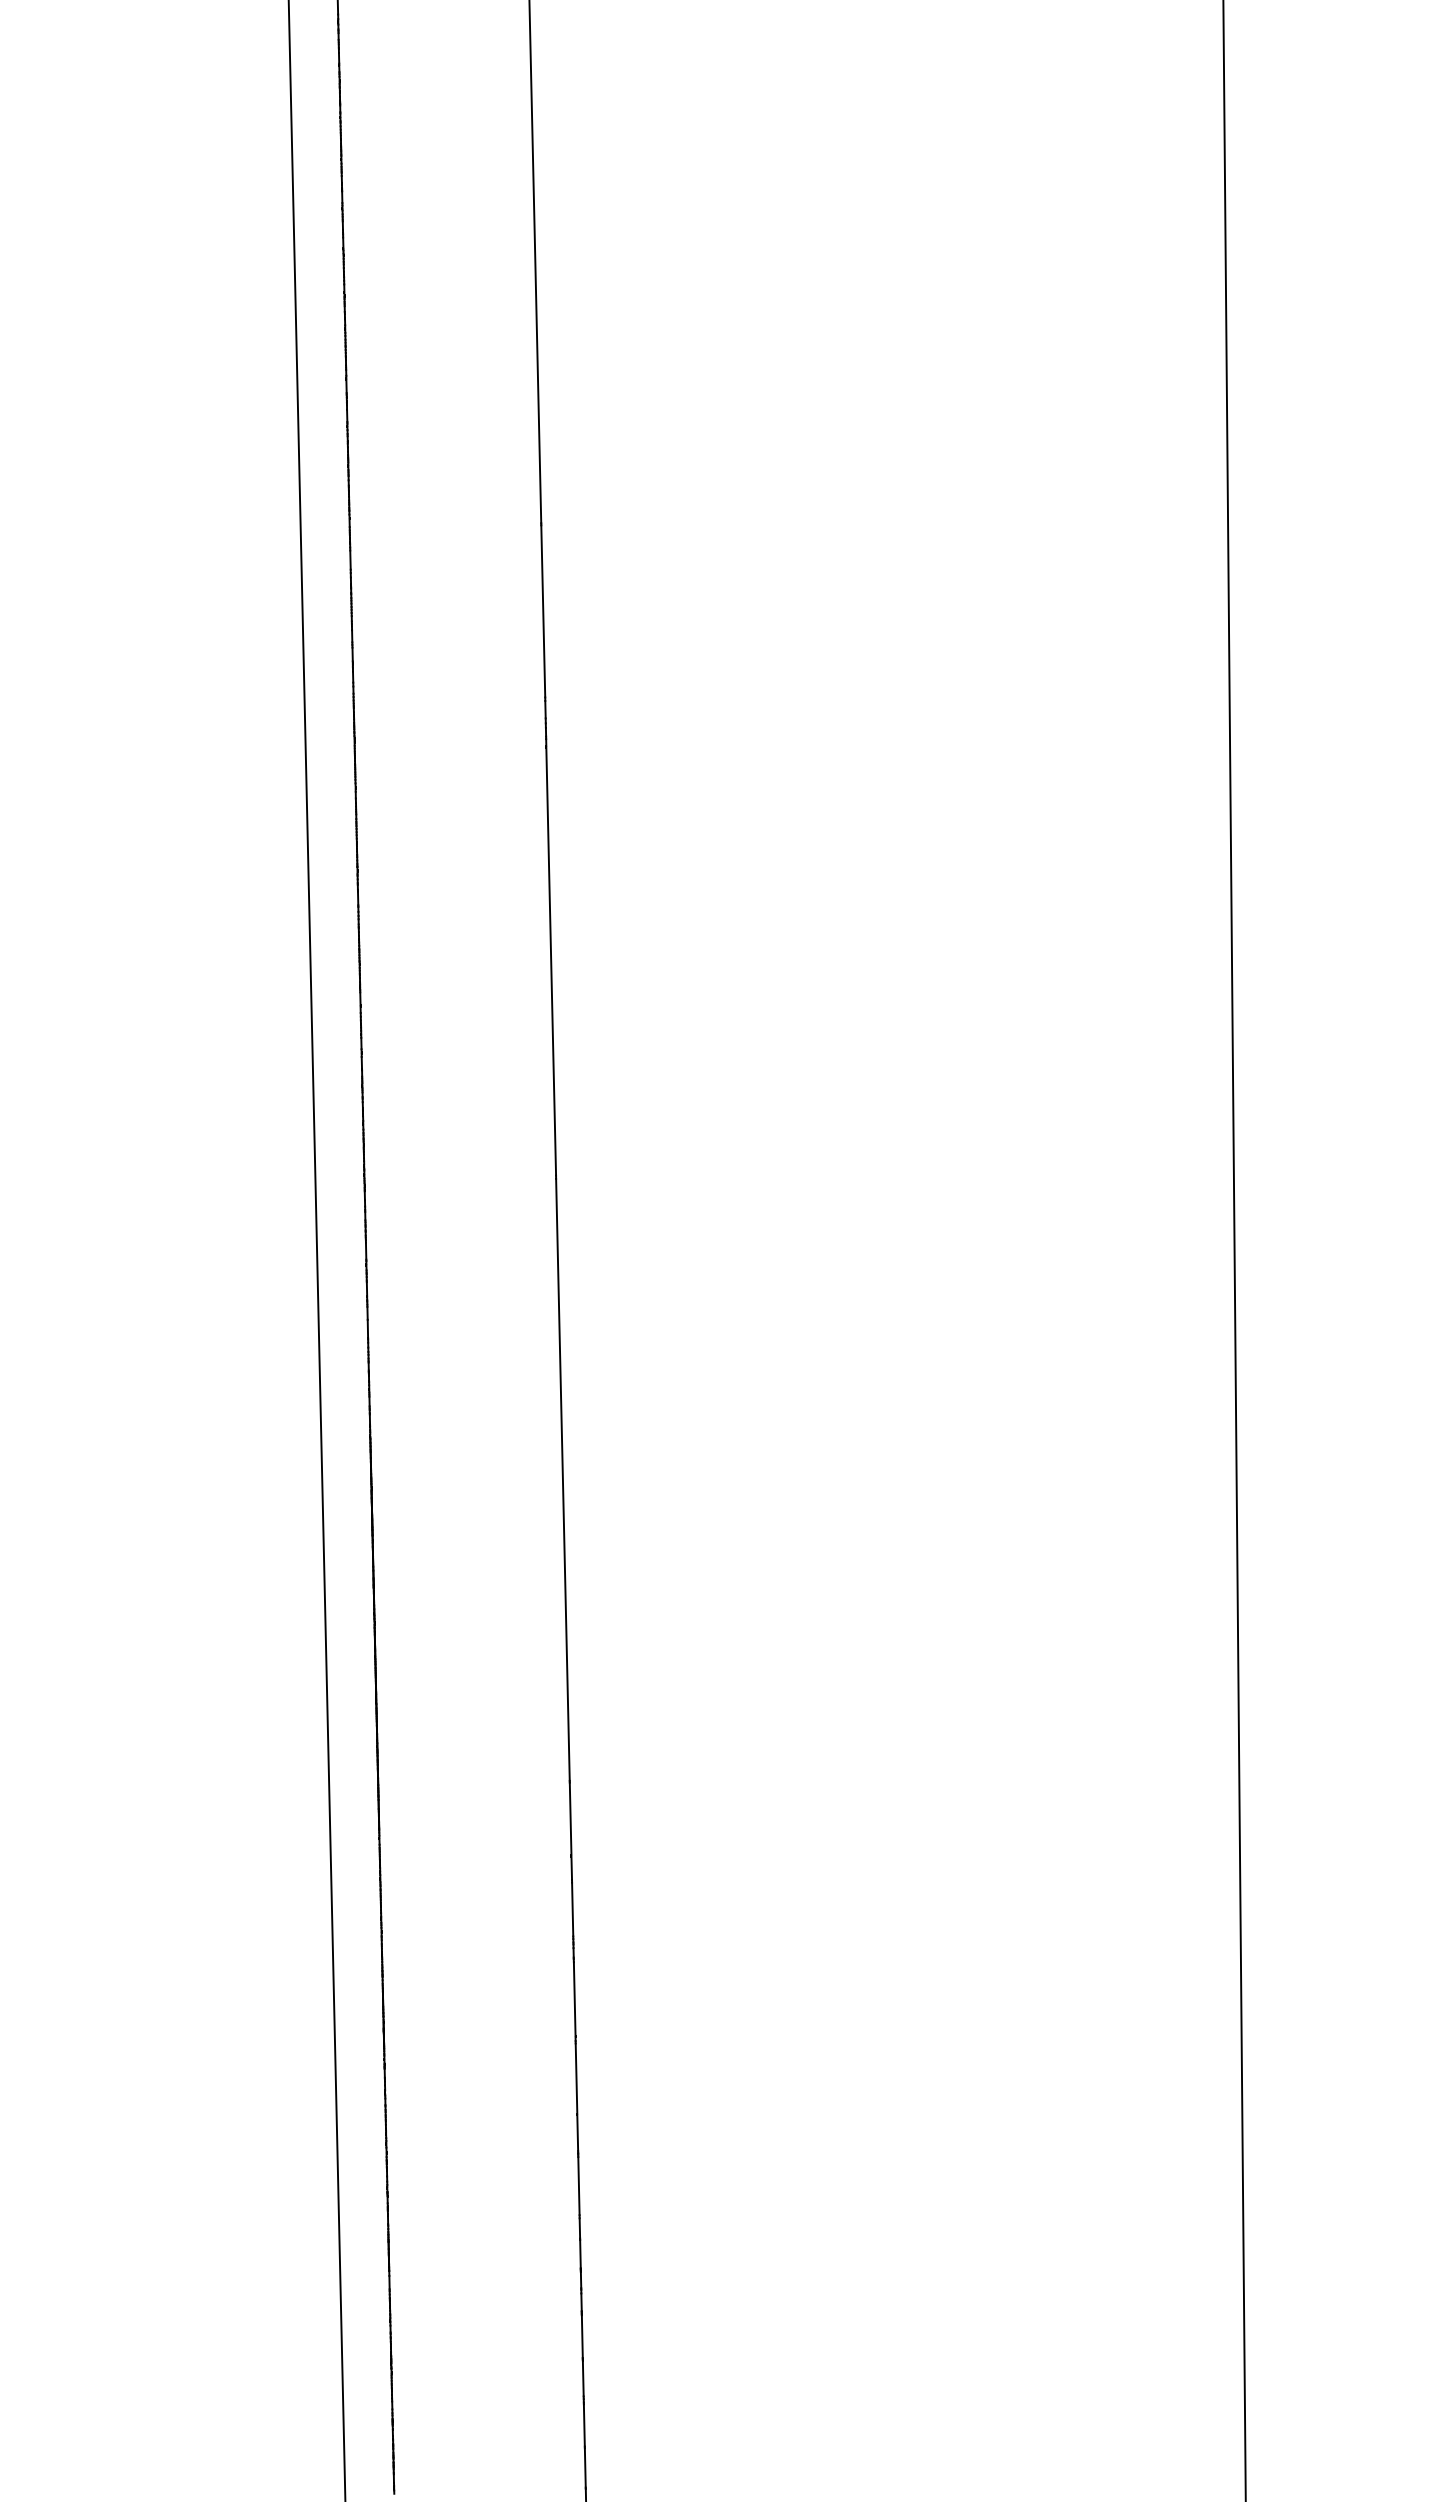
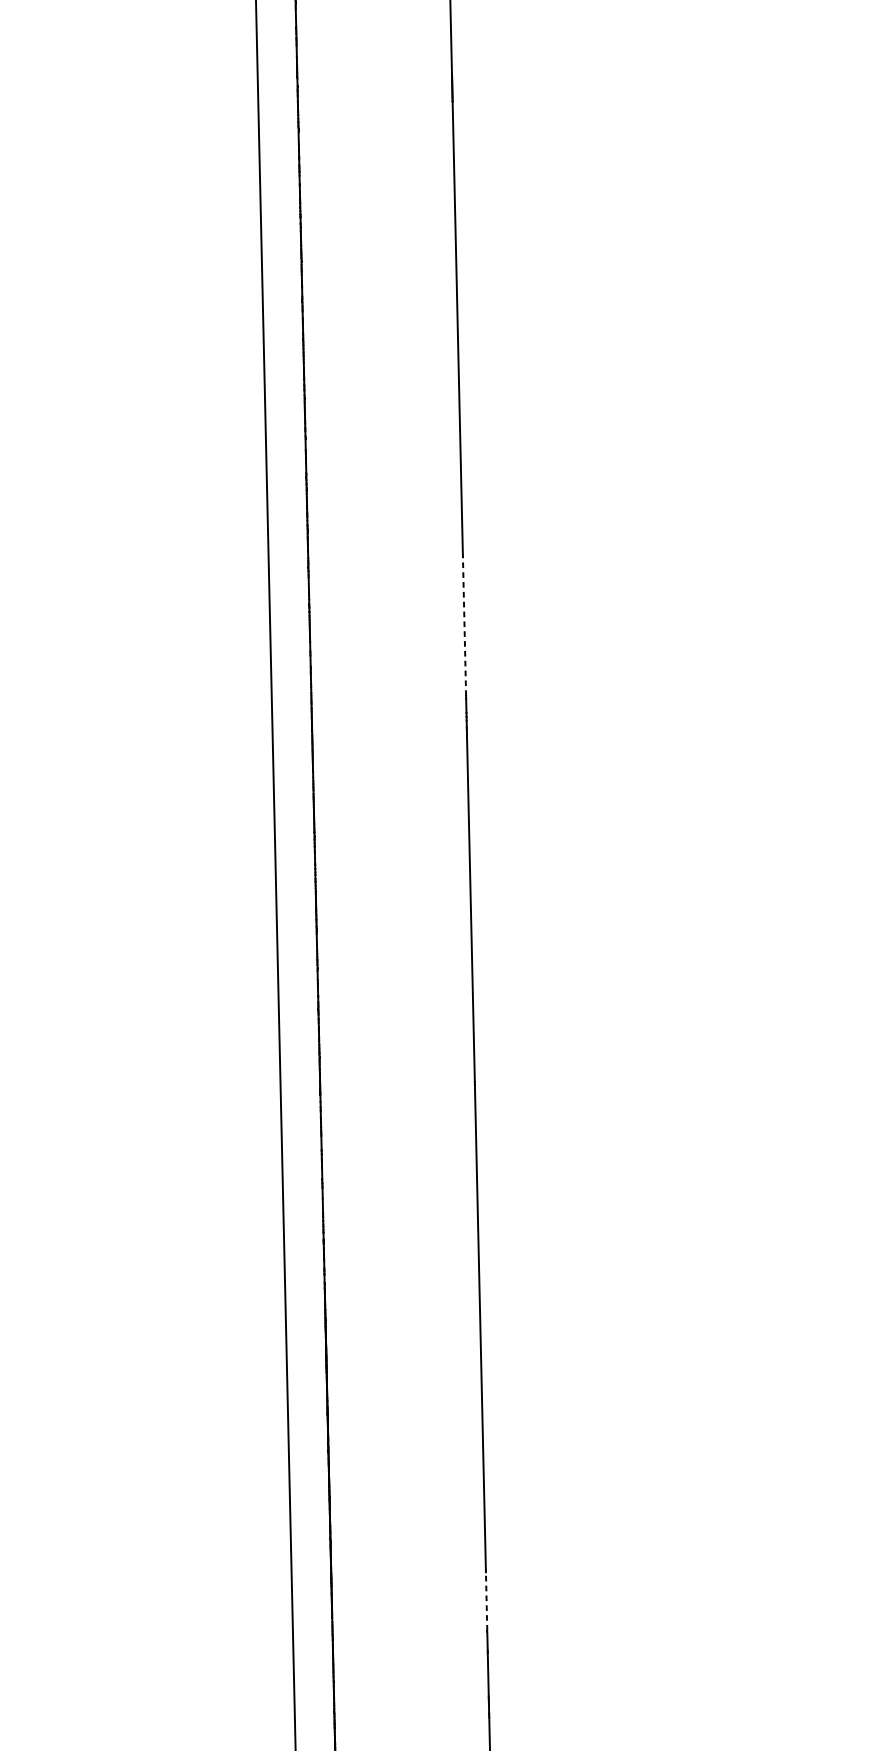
line: (543, 610) -> (464, 625), solid -> dashed
line: (570, 1818) -> (486, 1601), solid -> dashed

